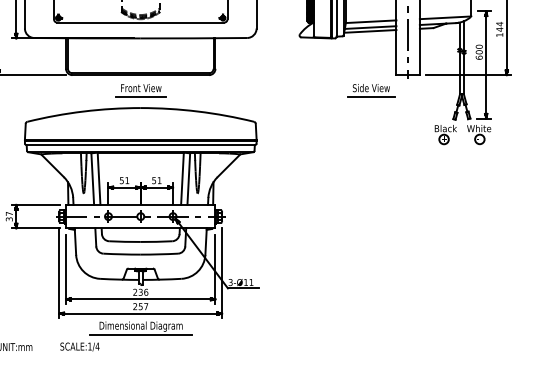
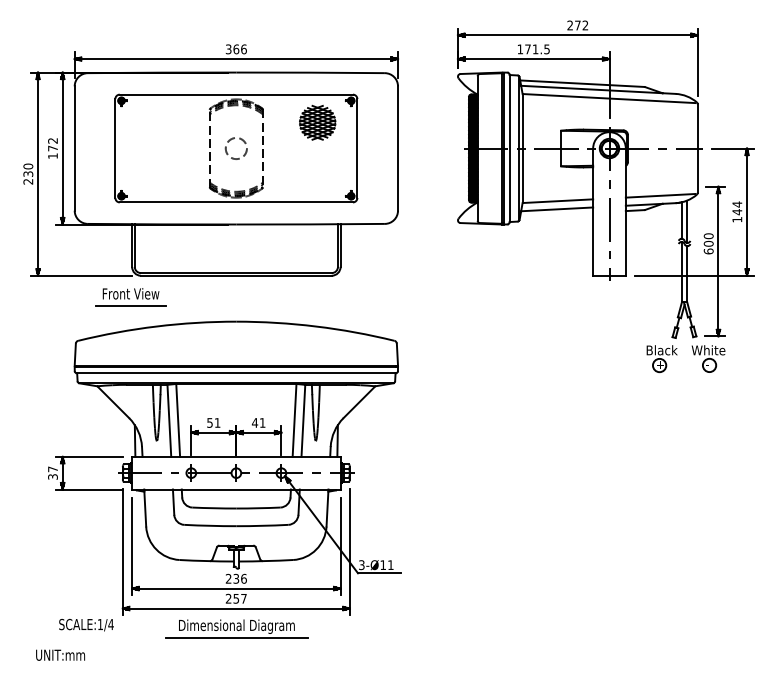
line: (370, 31) -> (556, 214), removed
part: (140, 90) -> (130, 297), moved
part: (370, 90) -> (557, 297), removed
text: (153, 180) -> (254, 422), 51 -> 41
text: (79, 347) -> (86, 625), moved

